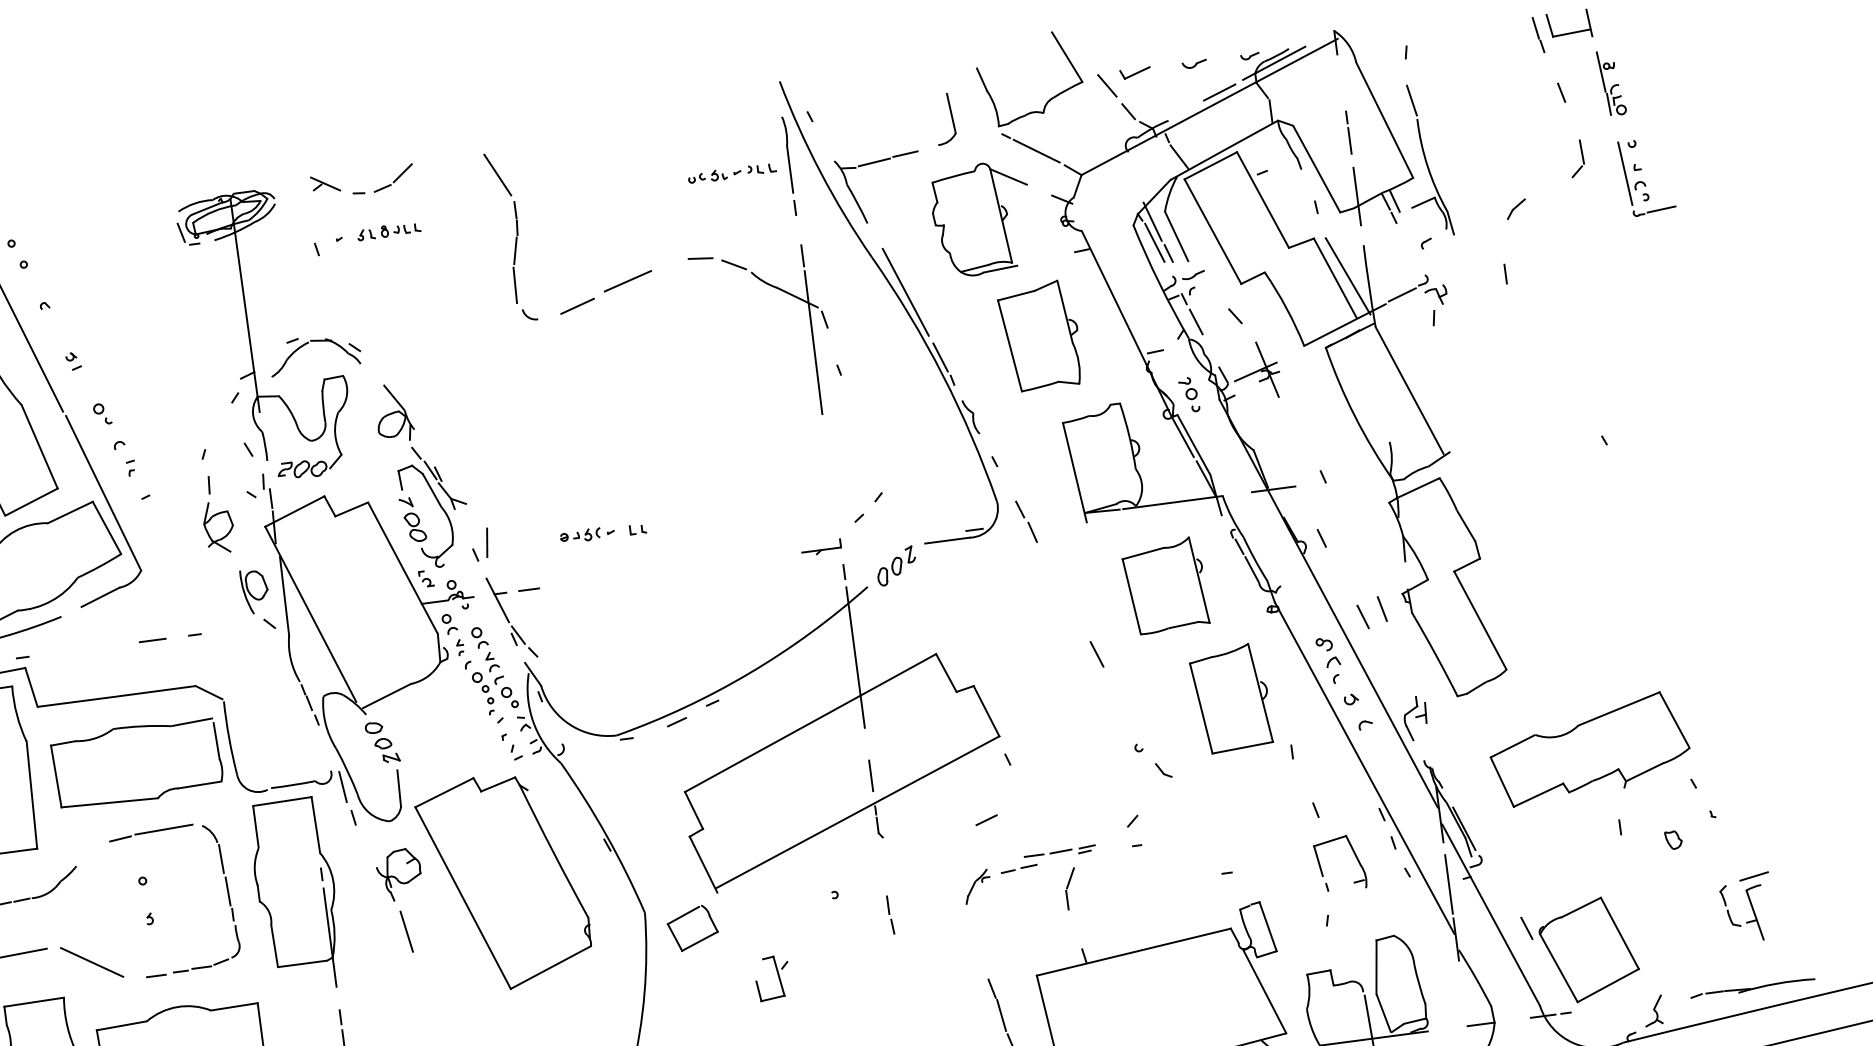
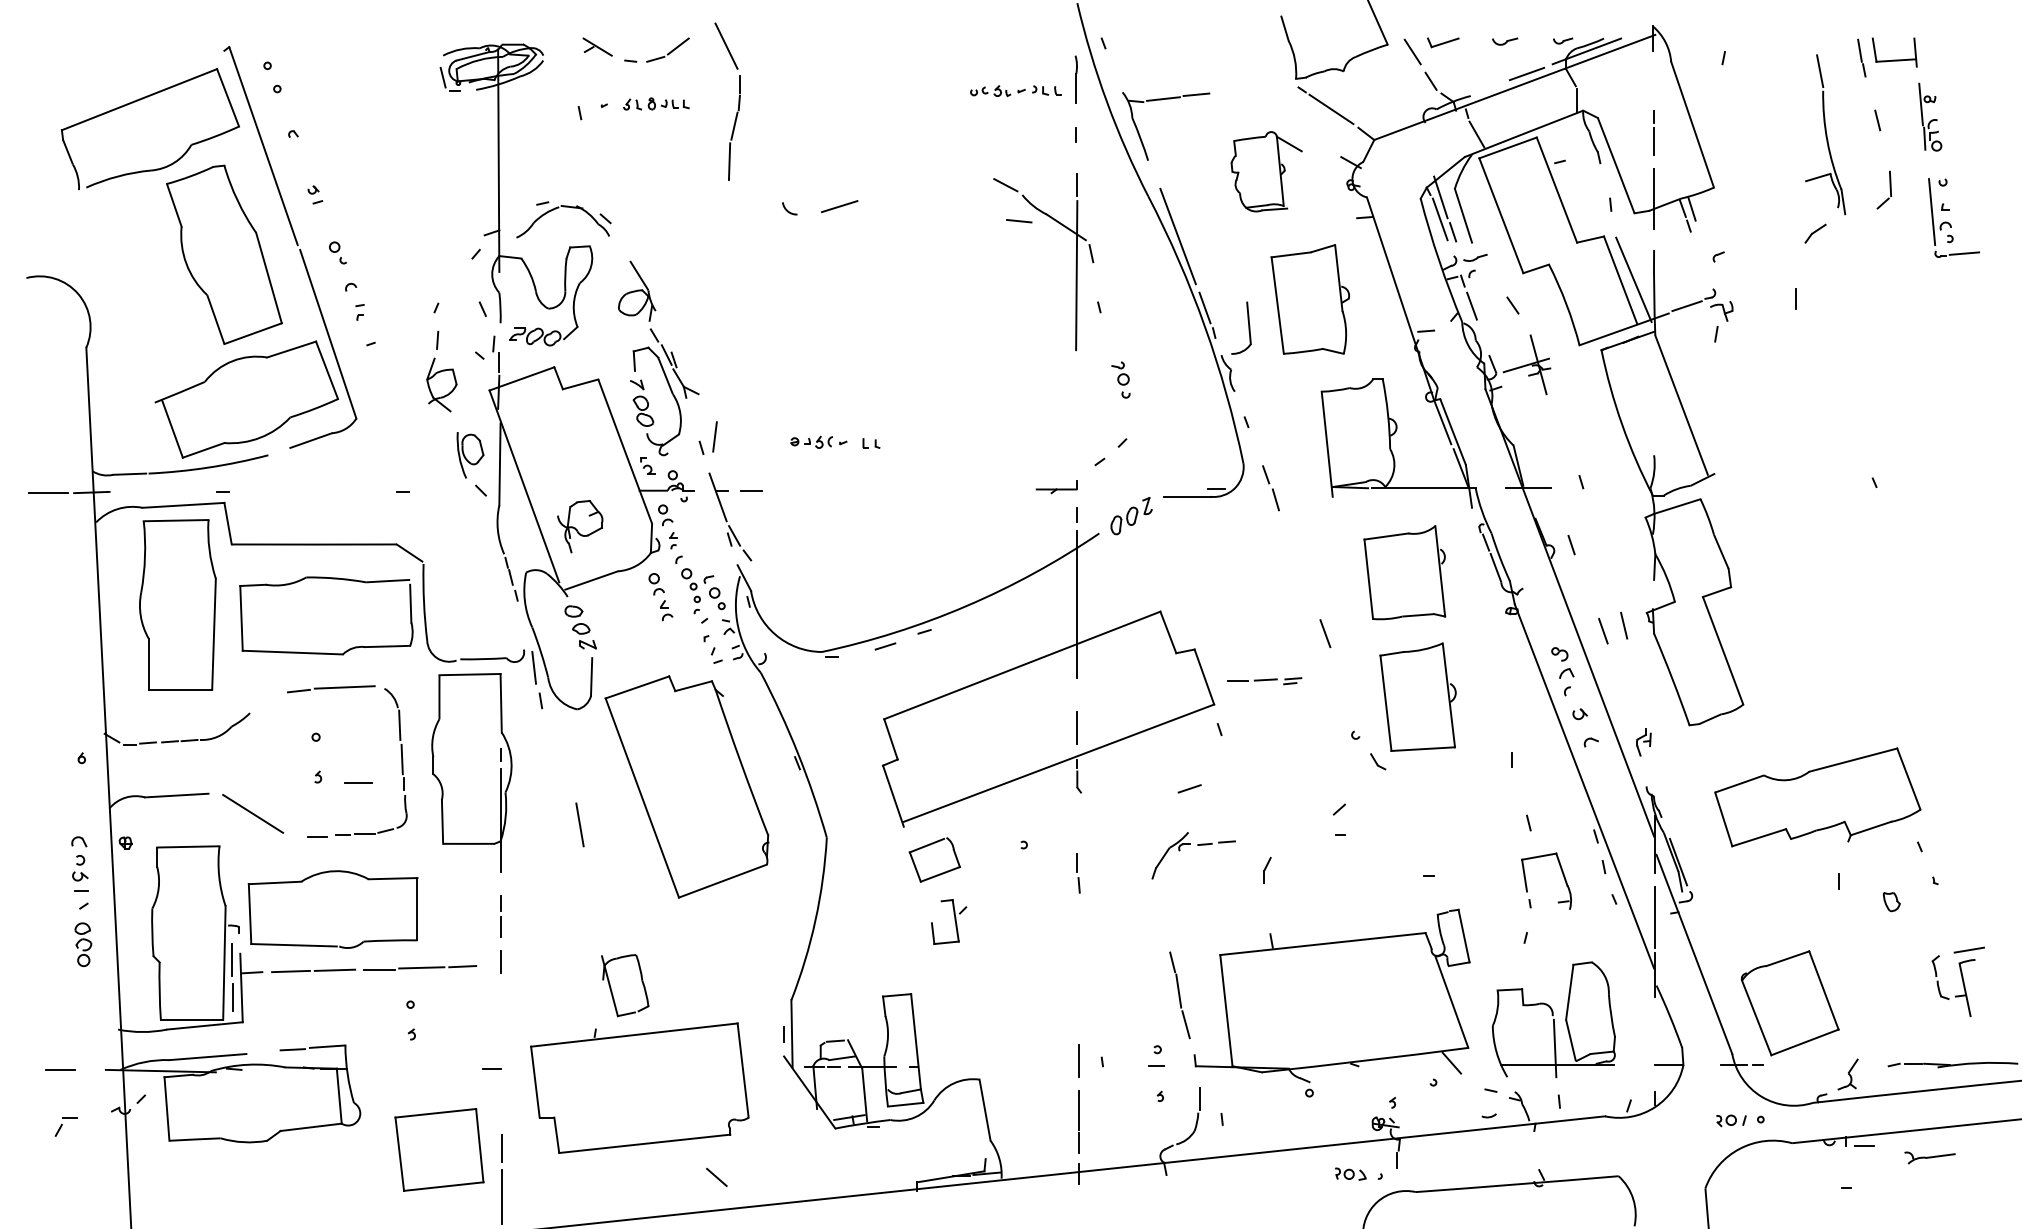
part: (951, 117) -> (1248, 327), moved
part: (788, 154) -> (1076, 79), size x0.6
part: (1425, 160) -> (1825, 134), moved
part: (982, 218) -> (1266, 171), size x0.7
part: (516, 226) -> (738, 101), moved
line: (700, 258) -> (1019, 221), moved
line: (627, 281) -> (894, 187), removed
part: (1188, 394) -> (1120, 379), moved
line: (152, 640) -> (358, 782), moved
part: (485, 649) -> (660, 597), moved
part: (1230, 698) -> (1417, 696), moved
part: (1415, 718) -> (1643, 742), size x0.6
part: (1059, 853) -> (1264, 681), moved
part: (399, 874) -> (580, 526), moved
part: (977, 886) -> (1171, 855), size x1.4
part: (1071, 887) -> (1267, 869), size x0.6
part: (686, 914) -> (930, 845), moved
line: (1526, 928) -> (1728, 972), removed

